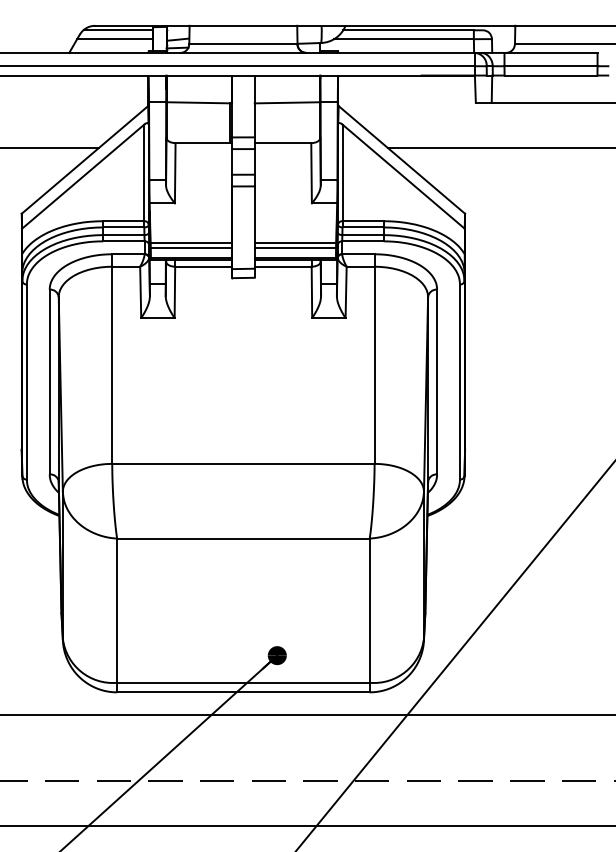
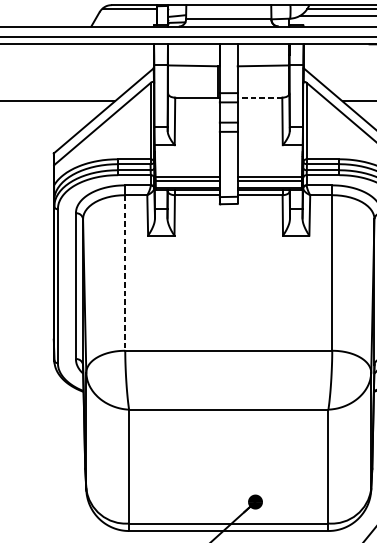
line: (114, 39) -> (127, 15), removed
line: (282, 143) -> (259, 97), solid -> dashed
line: (112, 365) -> (125, 273), solid -> dashed

